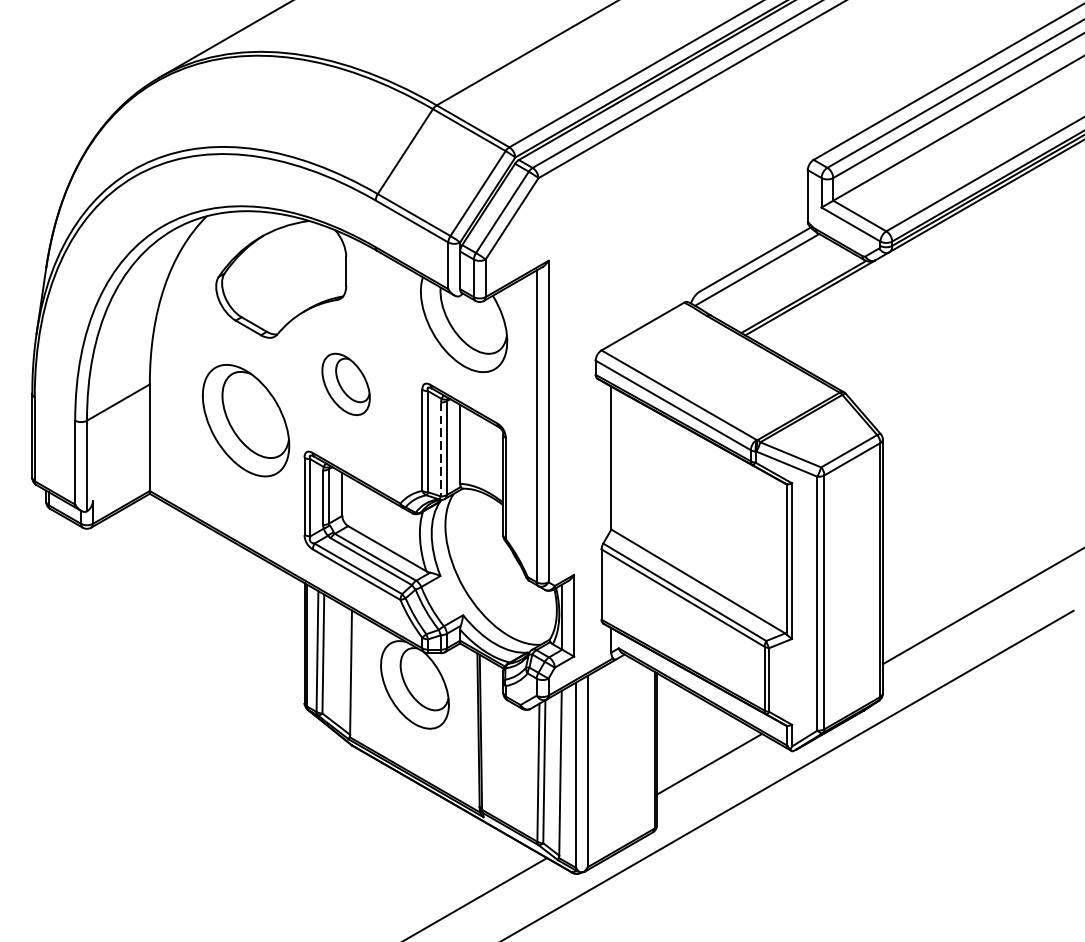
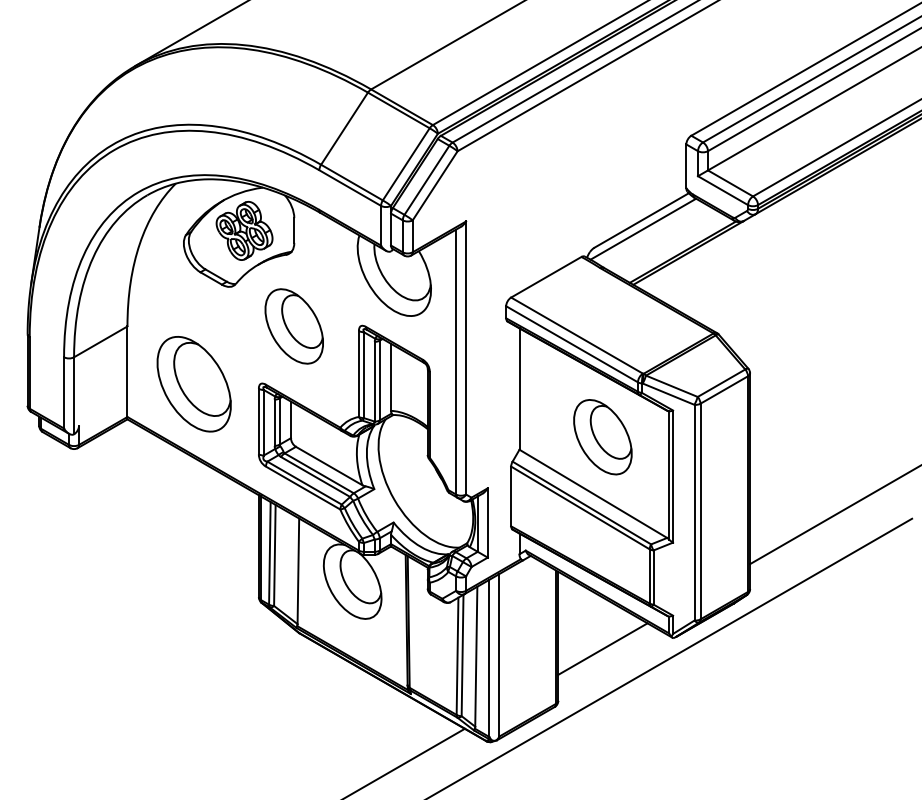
part: (287, 271) -> (244, 230), added
part: (345, 384) -> (293, 326), size x1.43
part: (245, 420) -> (193, 384), moved
line: (440, 449) -> (374, 381), dashed -> solid
part: (709, 515) -> (602, 437), added

